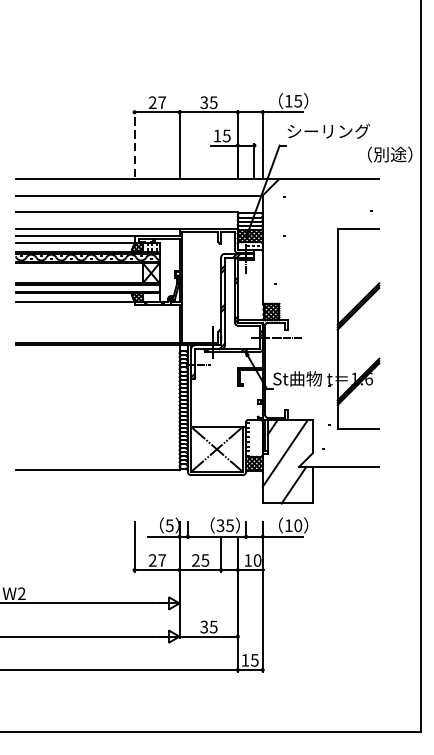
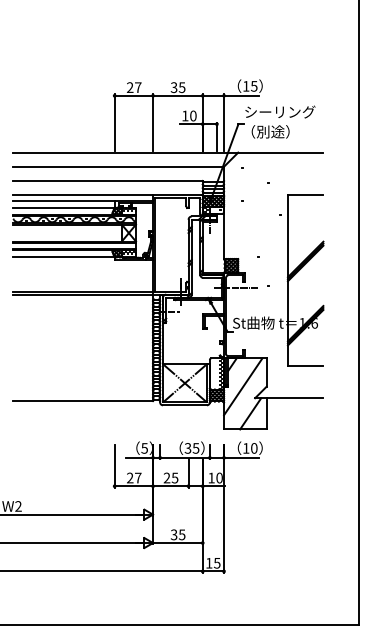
text: (226, 135) -> (193, 115), 15 -> 10
line: (134, 143) -> (114, 122), dashed -> solid
text: (389, 154) -> (270, 131), moved

